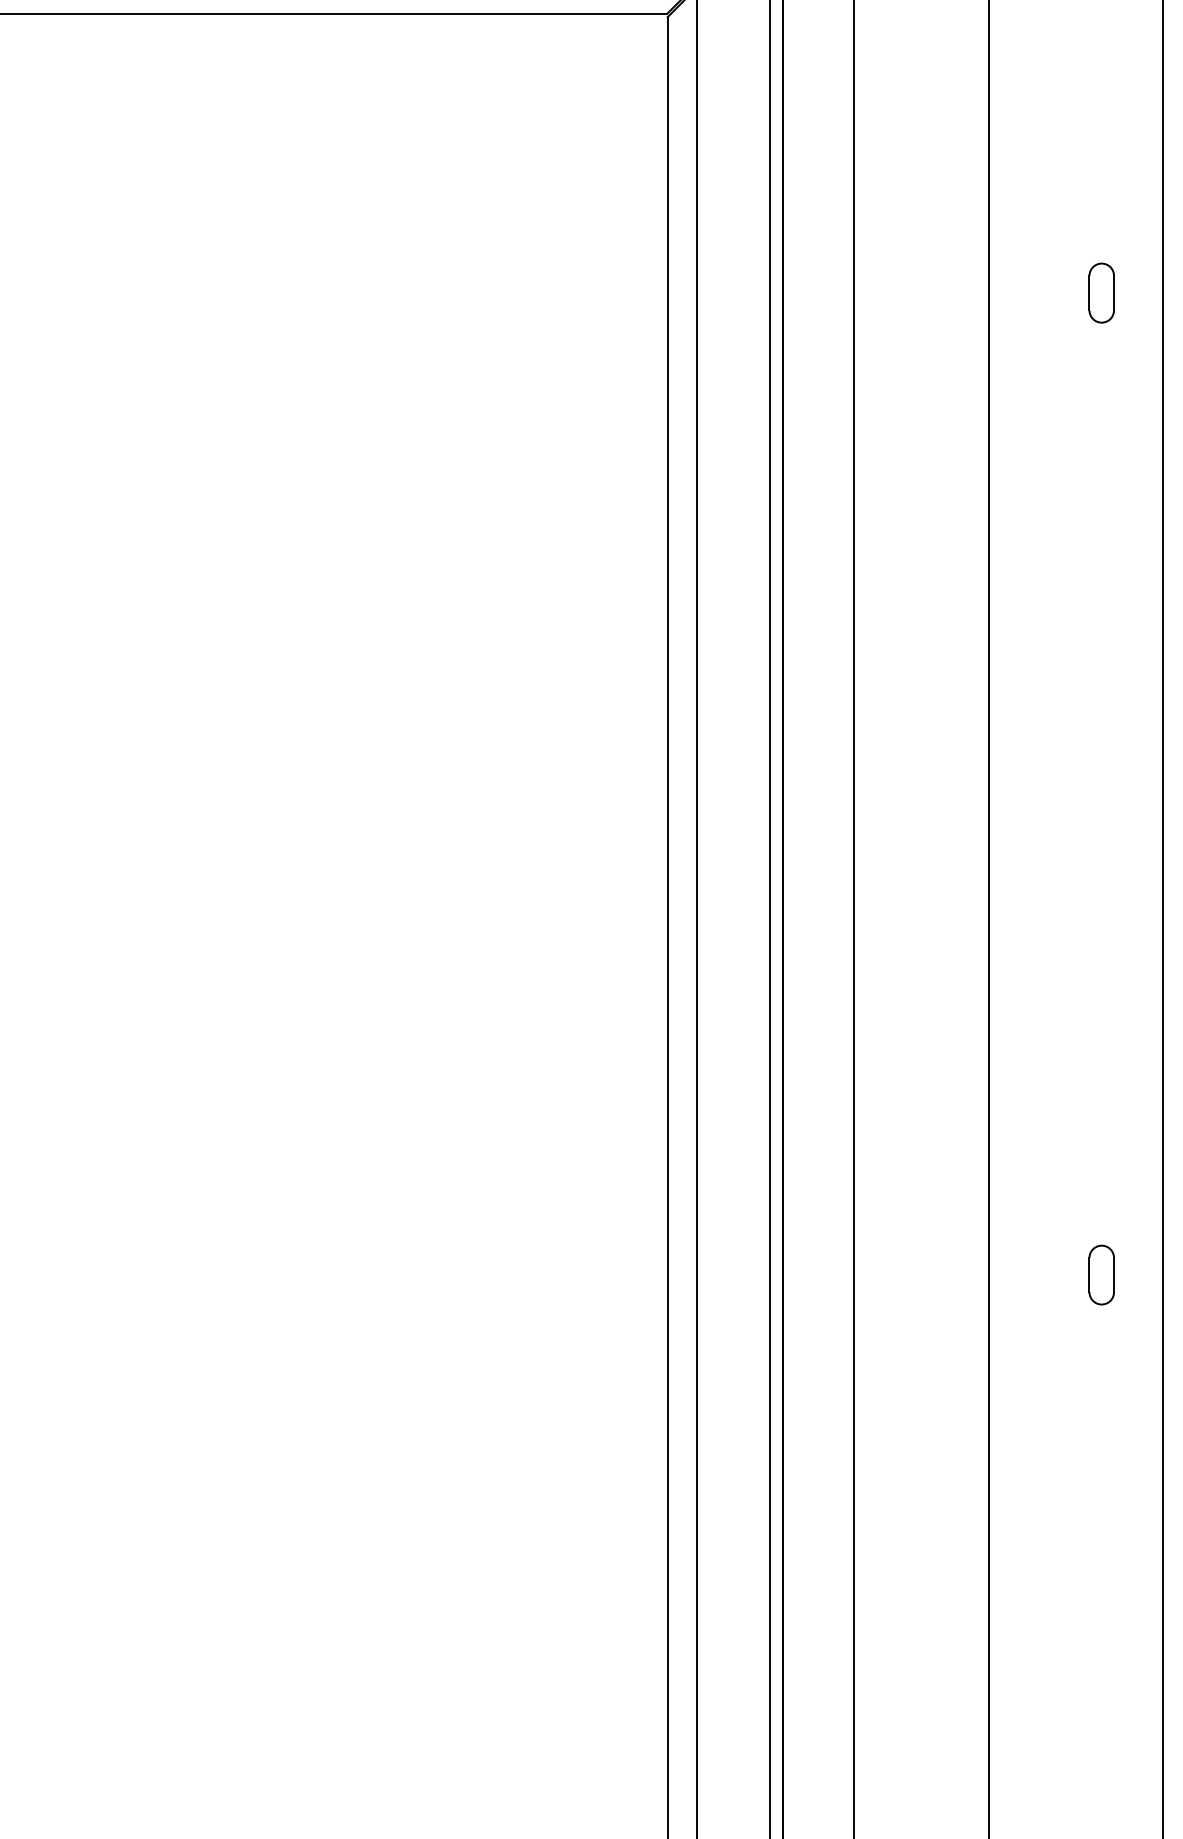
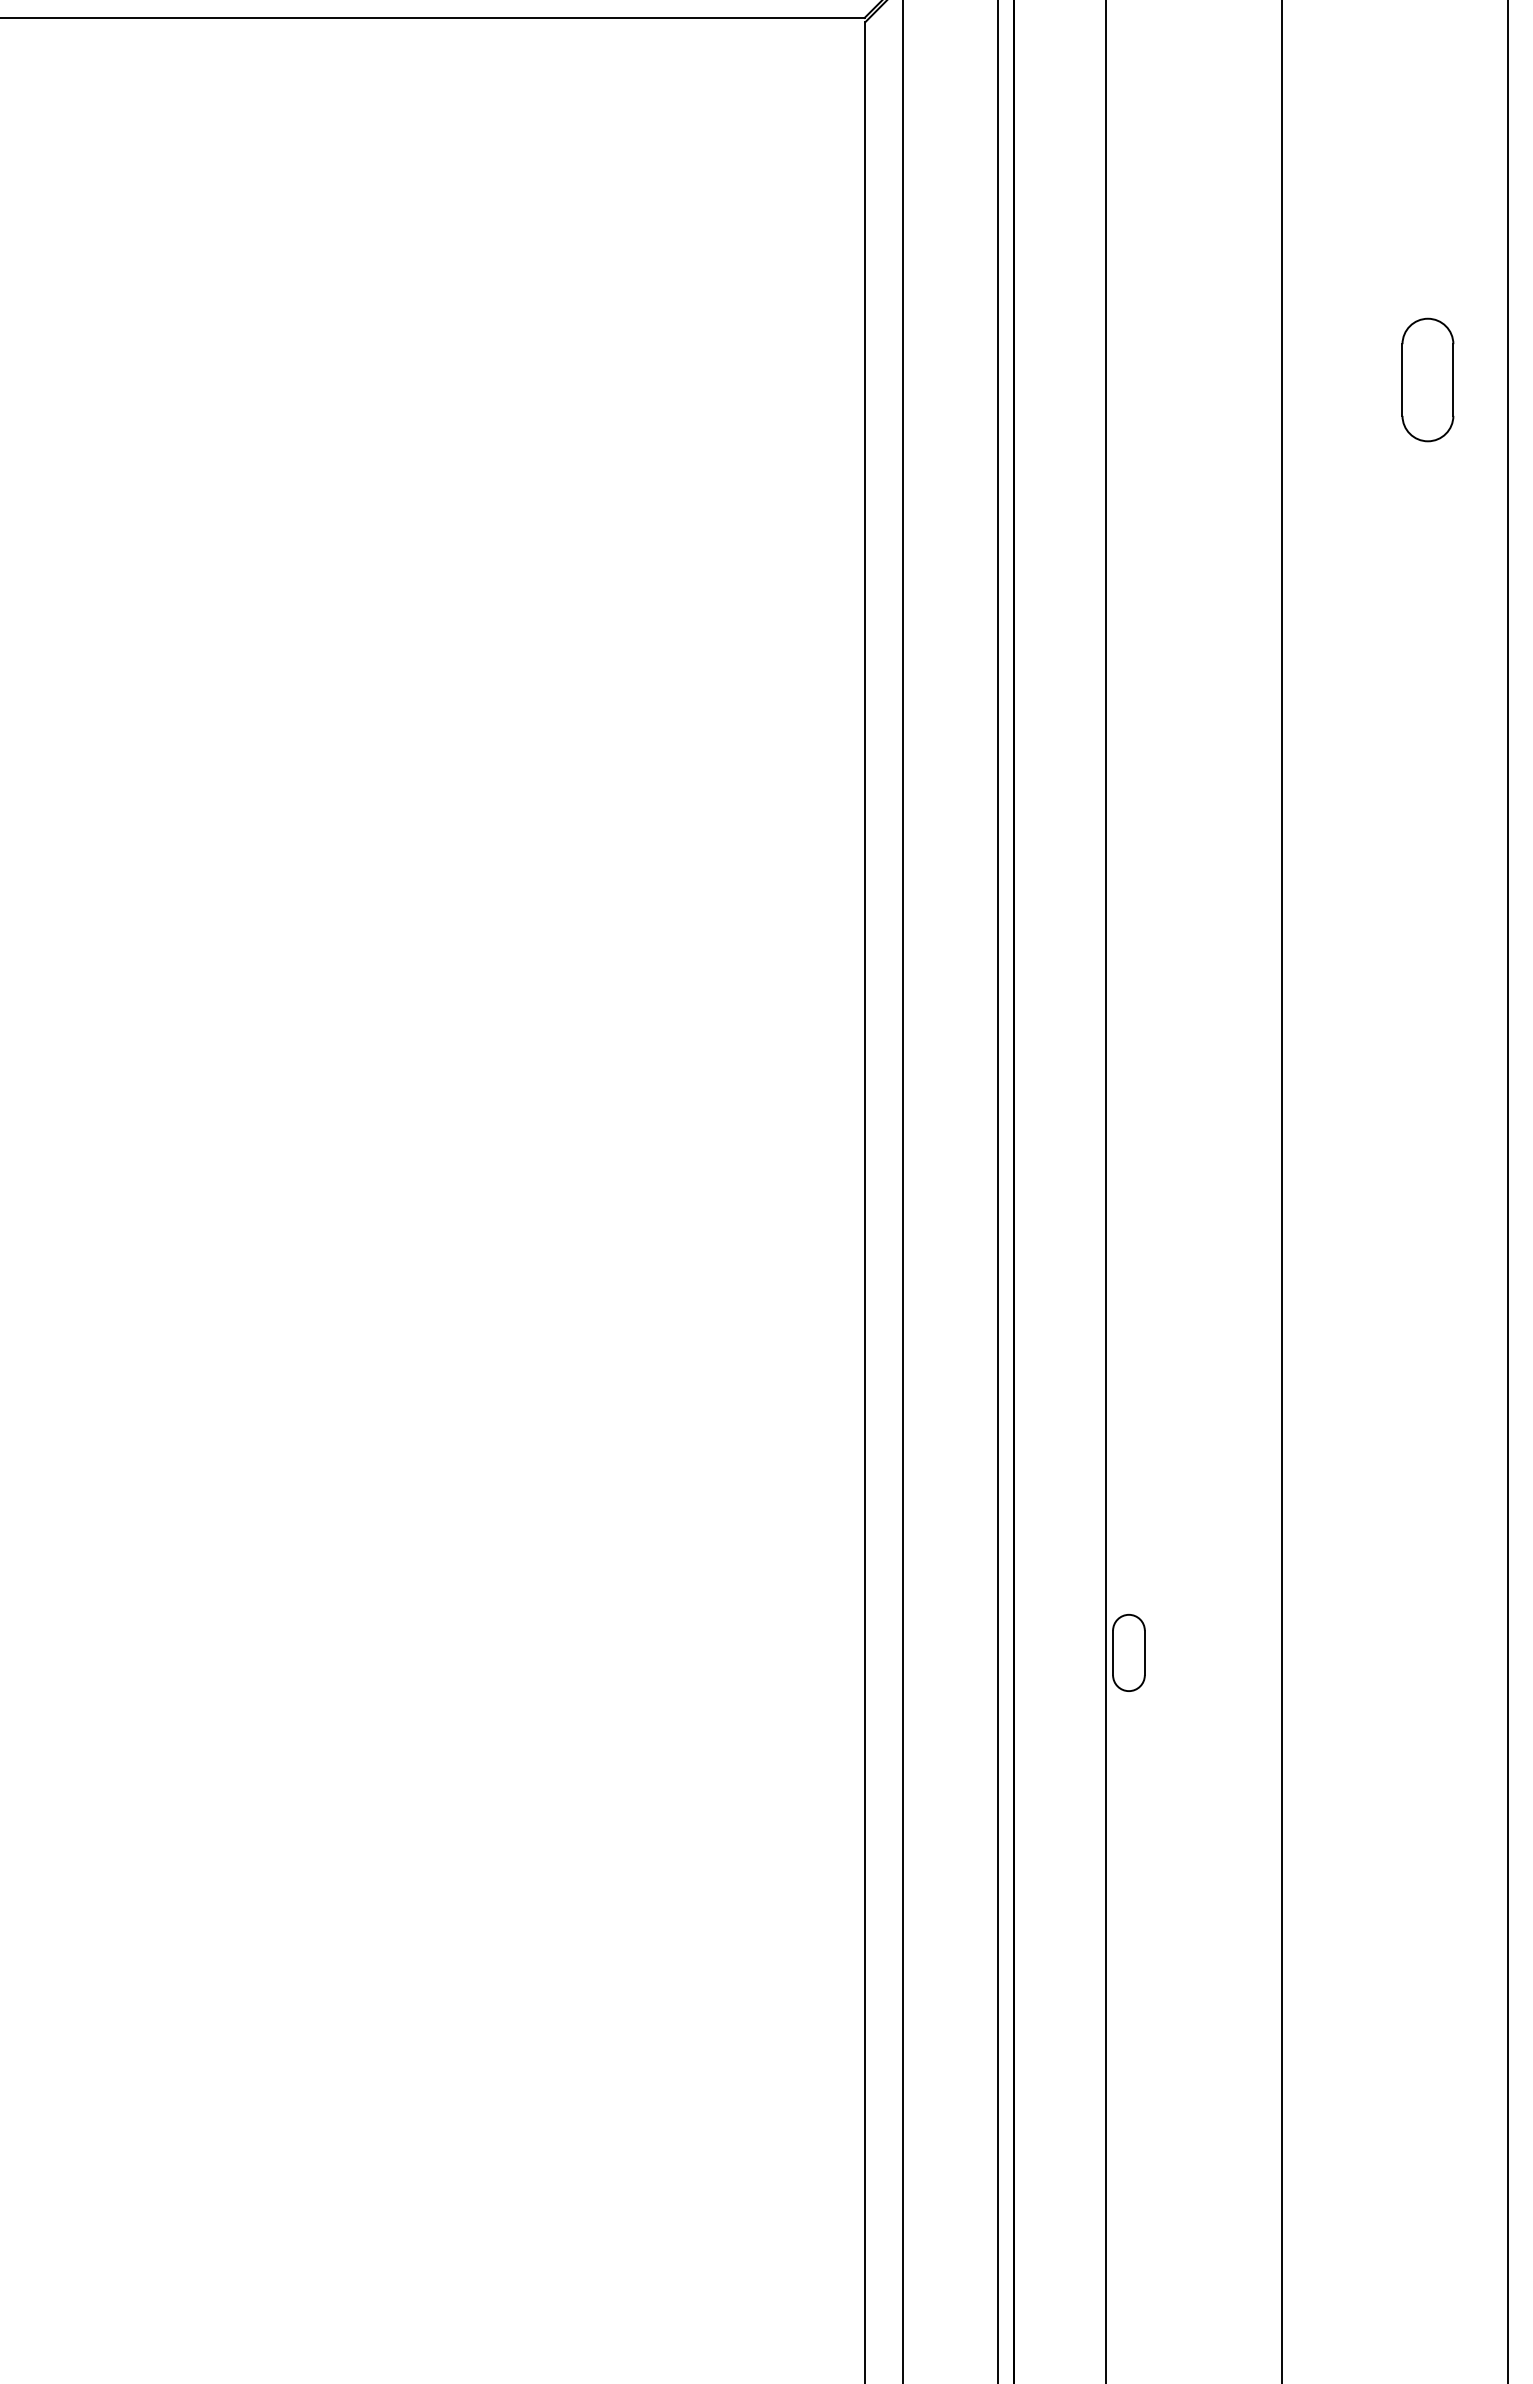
part: (1101, 292) -> (1427, 379), size x1.6
part: (1101, 1274) -> (1128, 1652), moved

